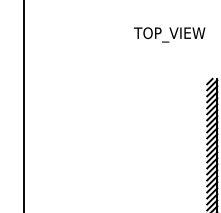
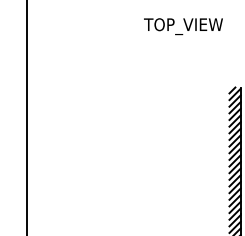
text: (169, 34) -> (183, 26), moved

